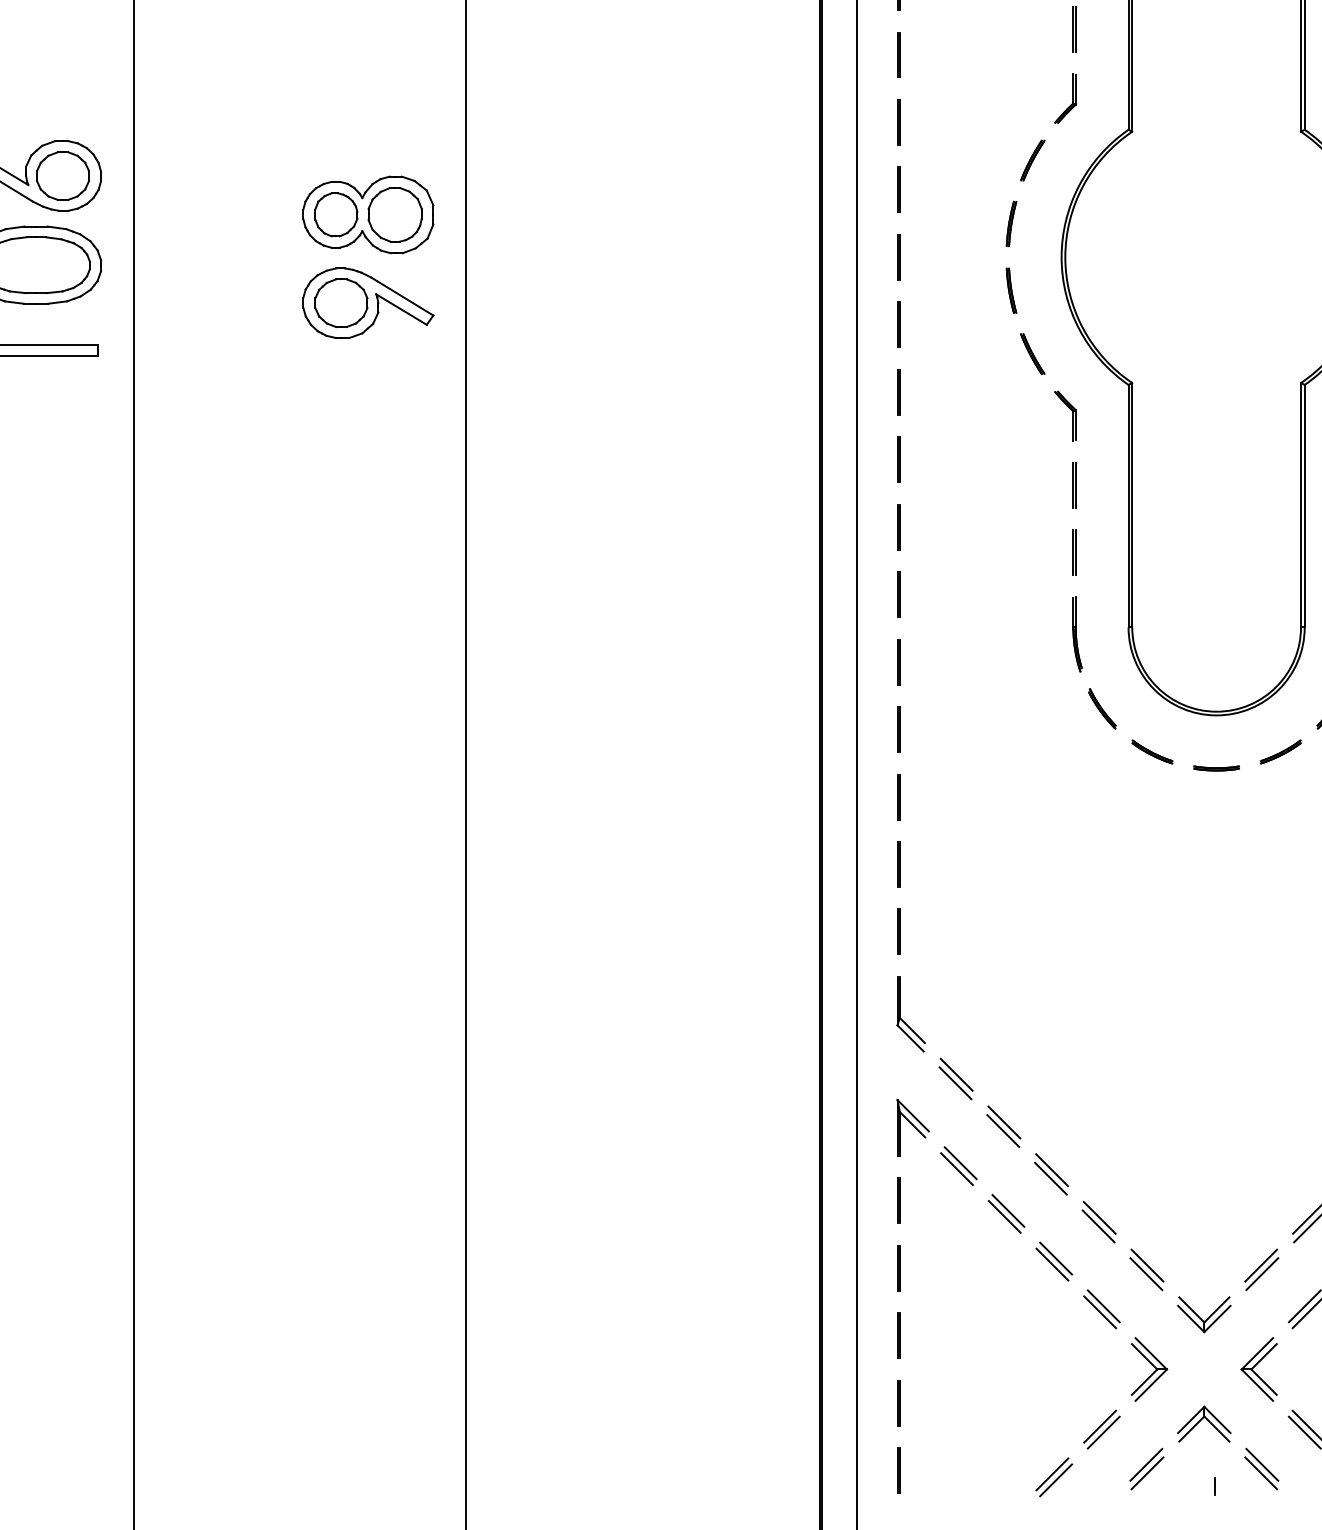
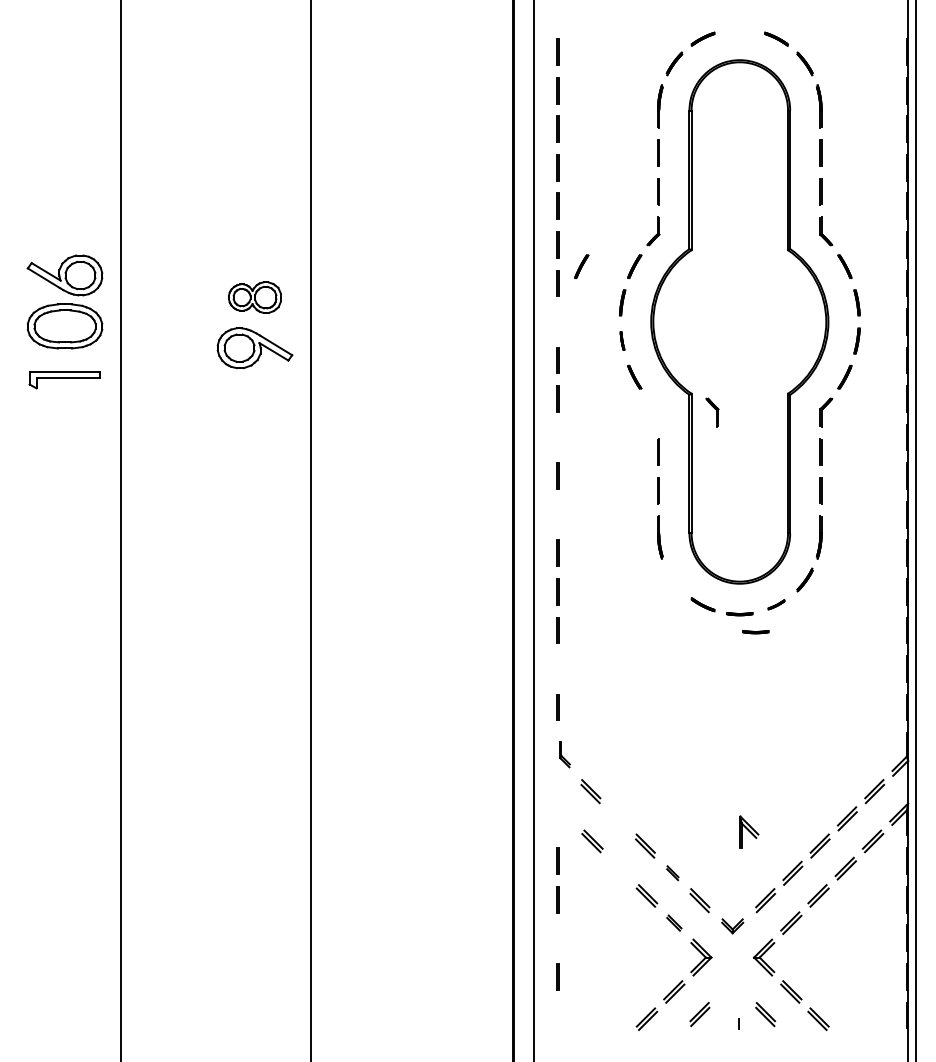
line: (939, 160) -> (581, 266), added
part: (367, 214) -> (254, 297), size x0.7
line: (897, 256) -> (557, 321), removed
part: (1011, 289) -> (622, 340), size x0.7
part: (1065, 415) -> (712, 412), moved
line: (897, 459) -> (557, 437), removed
line: (897, 594) -> (557, 514), removed
part: (1102, 707) -> (674, 579), removed
part: (1280, 751) -> (776, 604), size x0.7
line: (1244, 800) -> (755, 632), added
line: (897, 863) -> (557, 668), removed
part: (909, 1014) -> (564, 754), size x0.6
part: (913, 1126) -> (749, 831), moved
part: (1002, 1126) -> (617, 818), removed
part: (1006, 1213) -> (619, 868), removed
part: (1098, 1220) -> (672, 872), size x0.6
part: (1102, 1308) -> (674, 922), size x0.7
part: (1203, 1315) -> (732, 926), size x0.7
line: (897, 1334) -> (557, 937), removed
part: (1203, 1423) -> (732, 988), removed
line: (897, 1470) -> (557, 1015), removed

